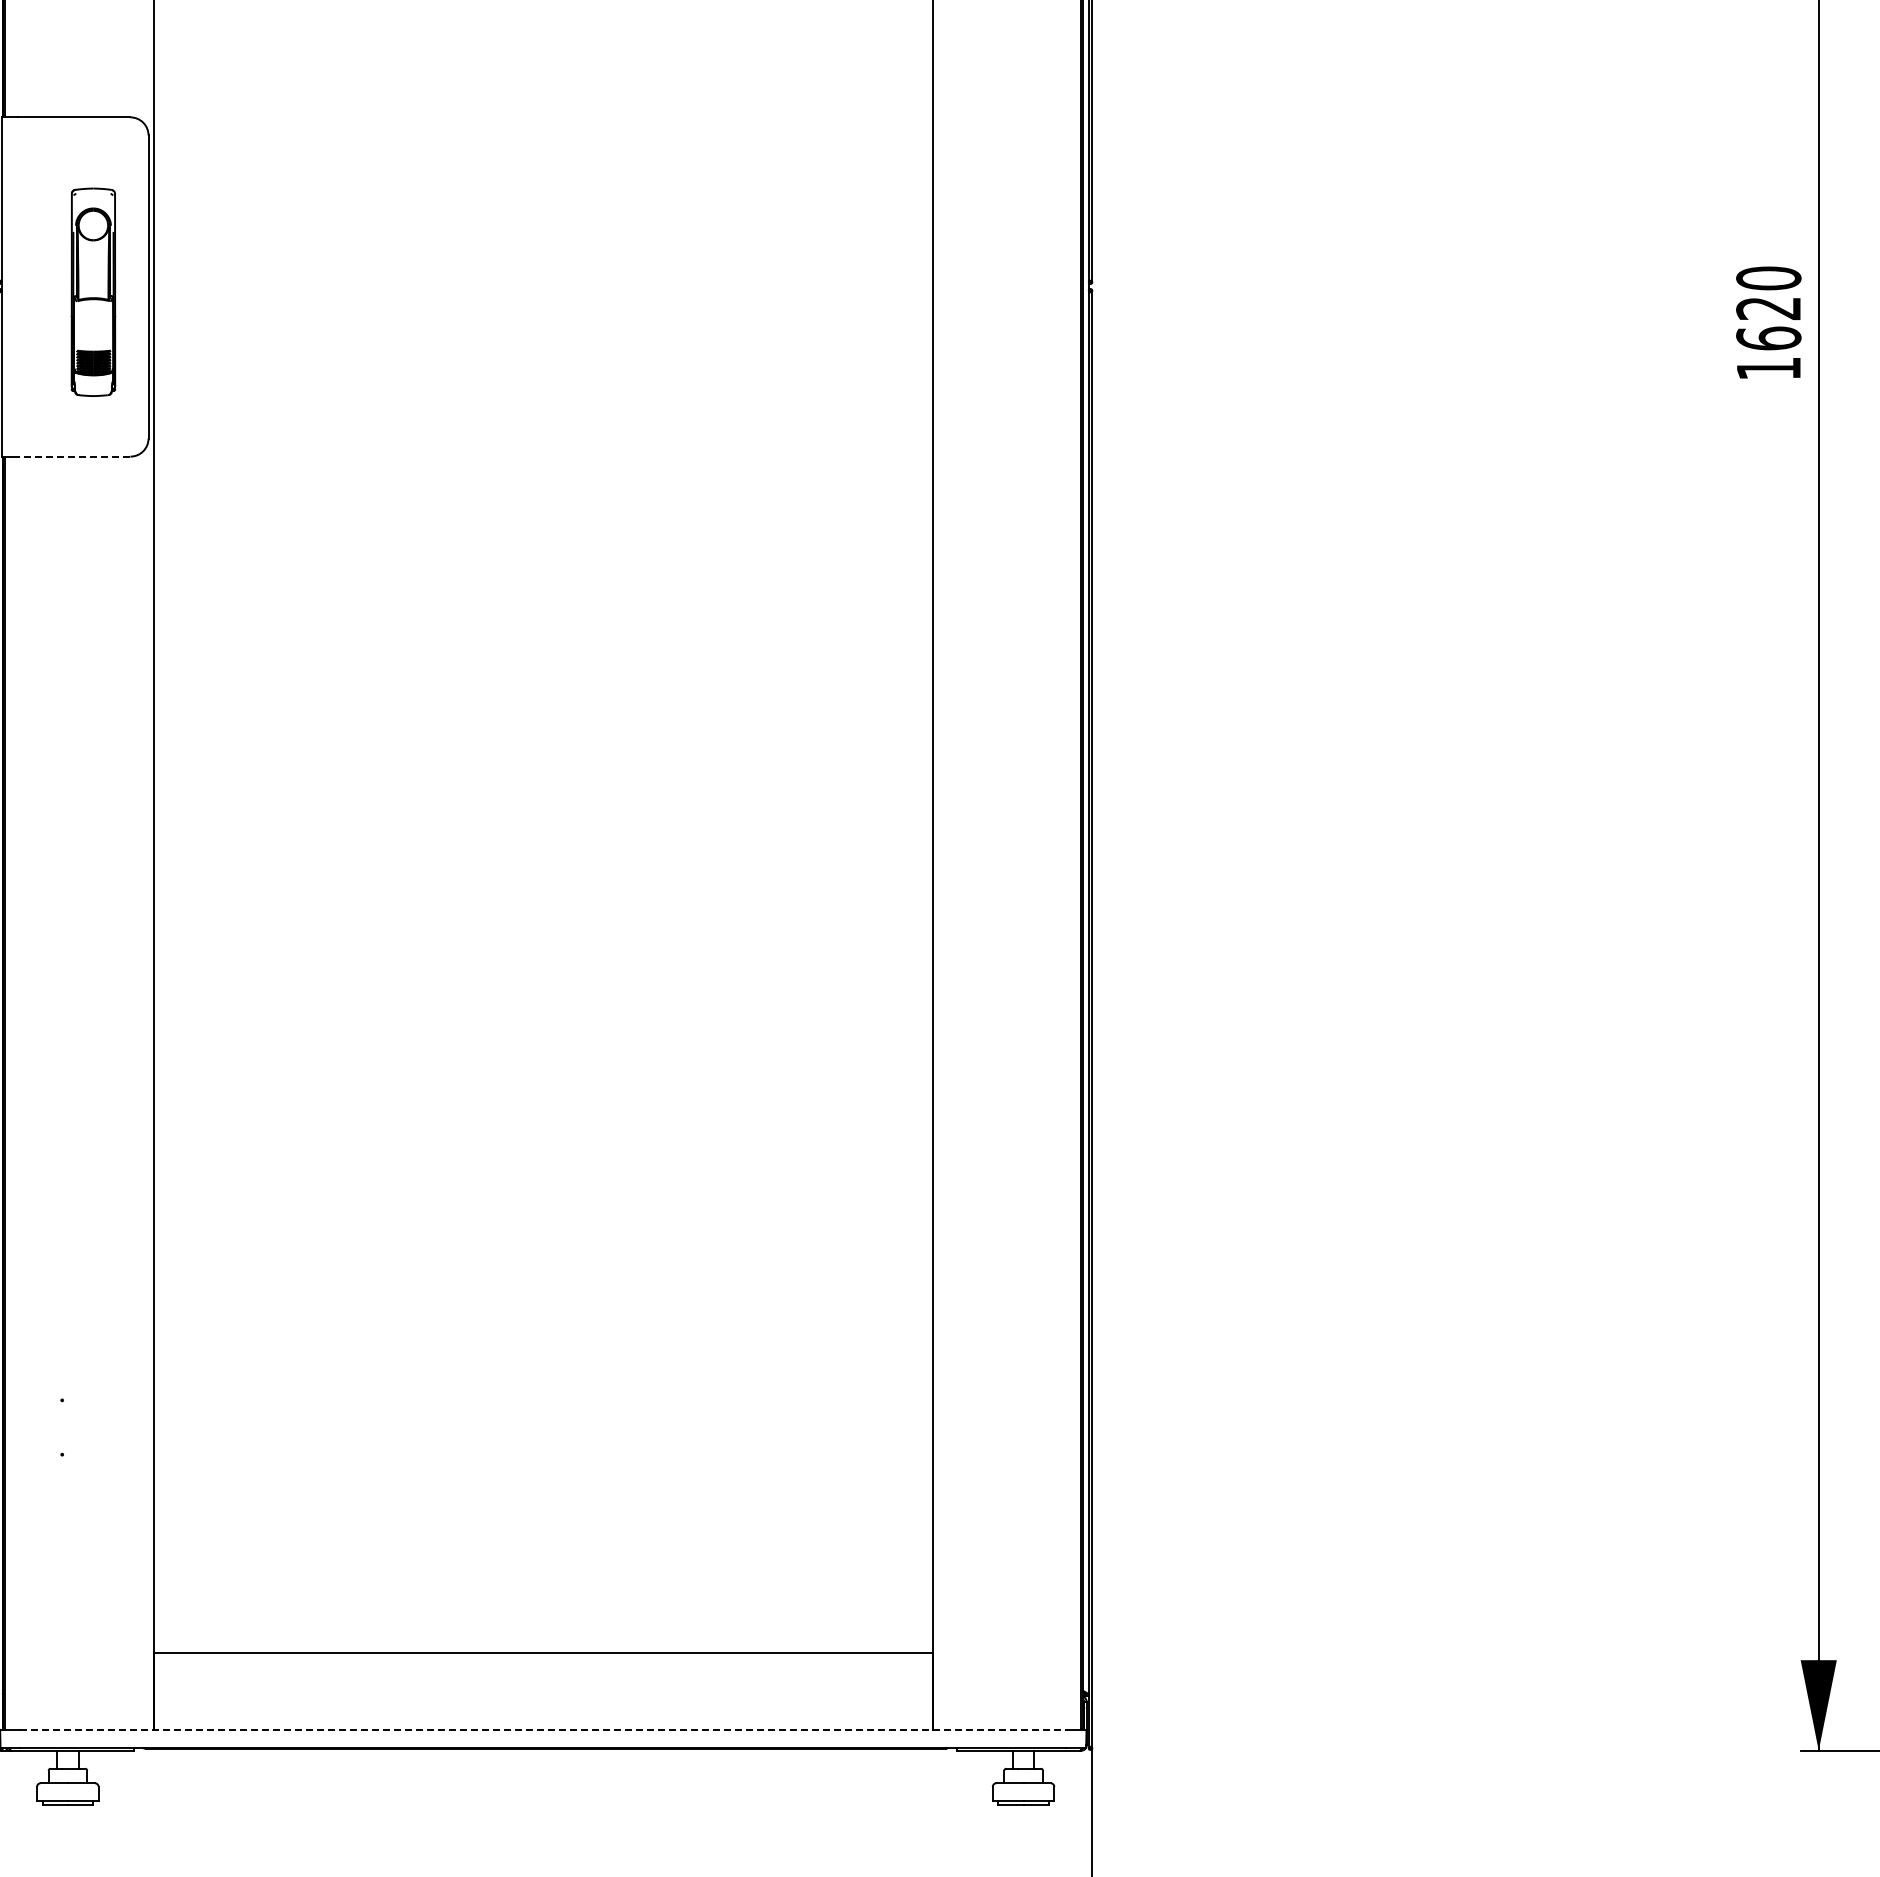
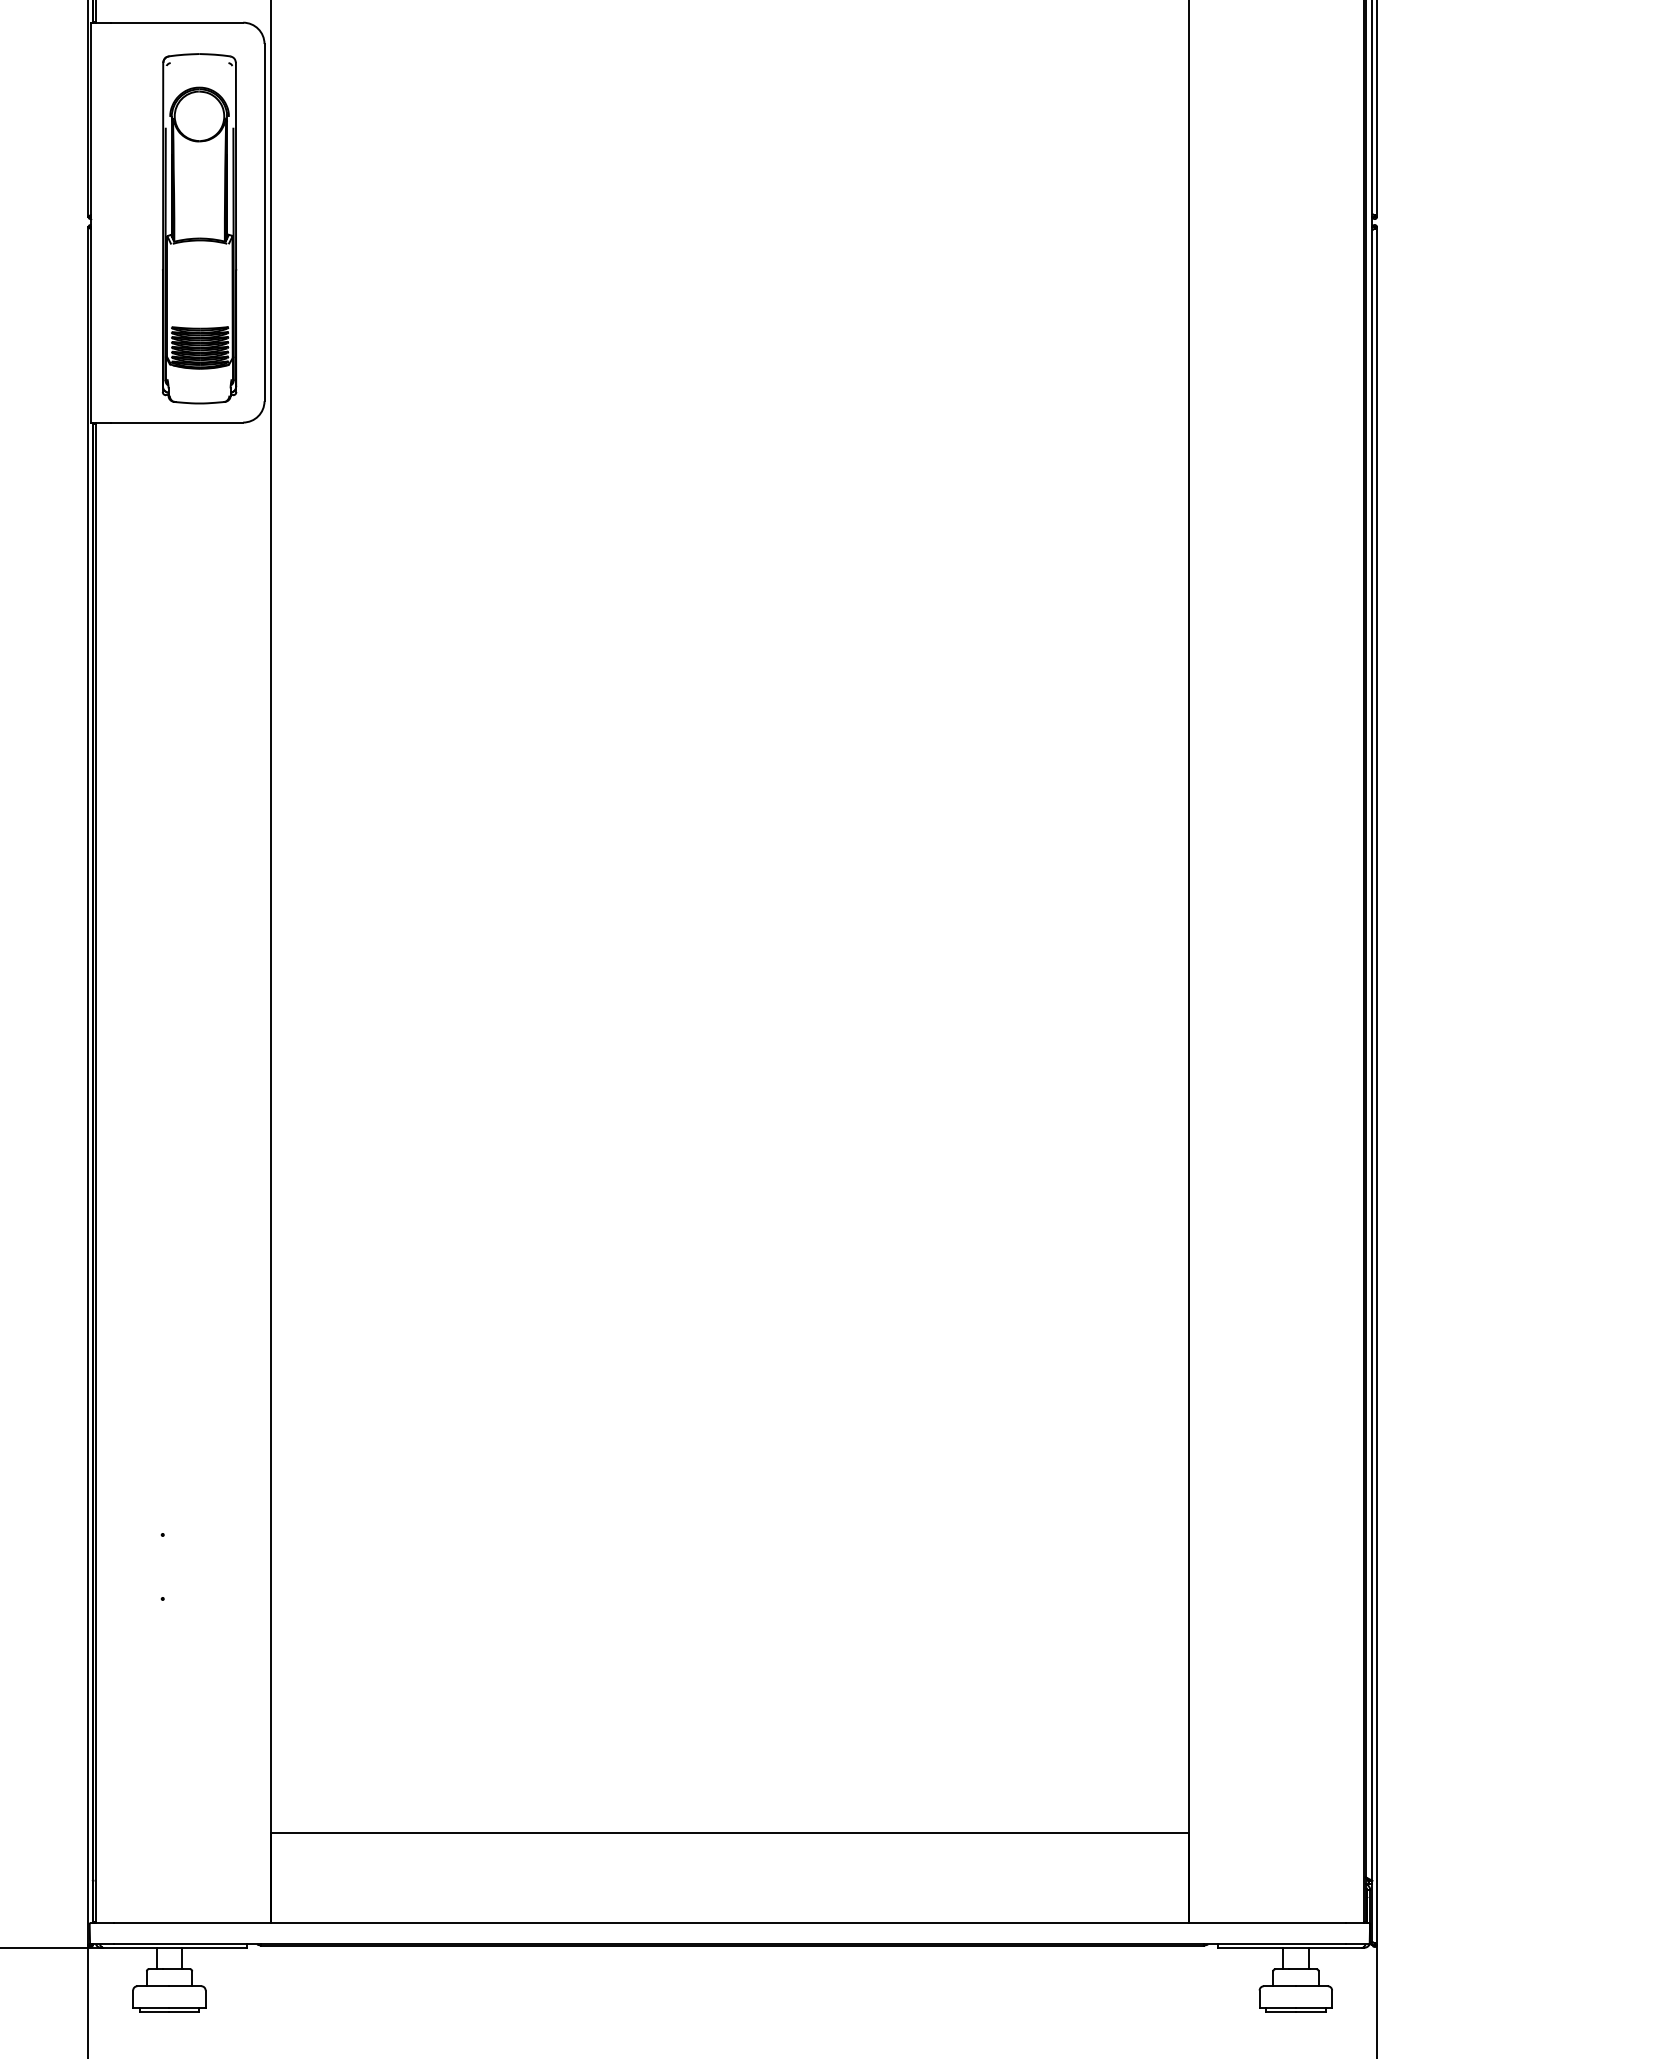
part: (93, 292) -> (199, 229), size x1.43
line: (73, 456) -> (176, 422), dashed -> solid
line: (543, 1729) -> (730, 1922), dashed -> solid

